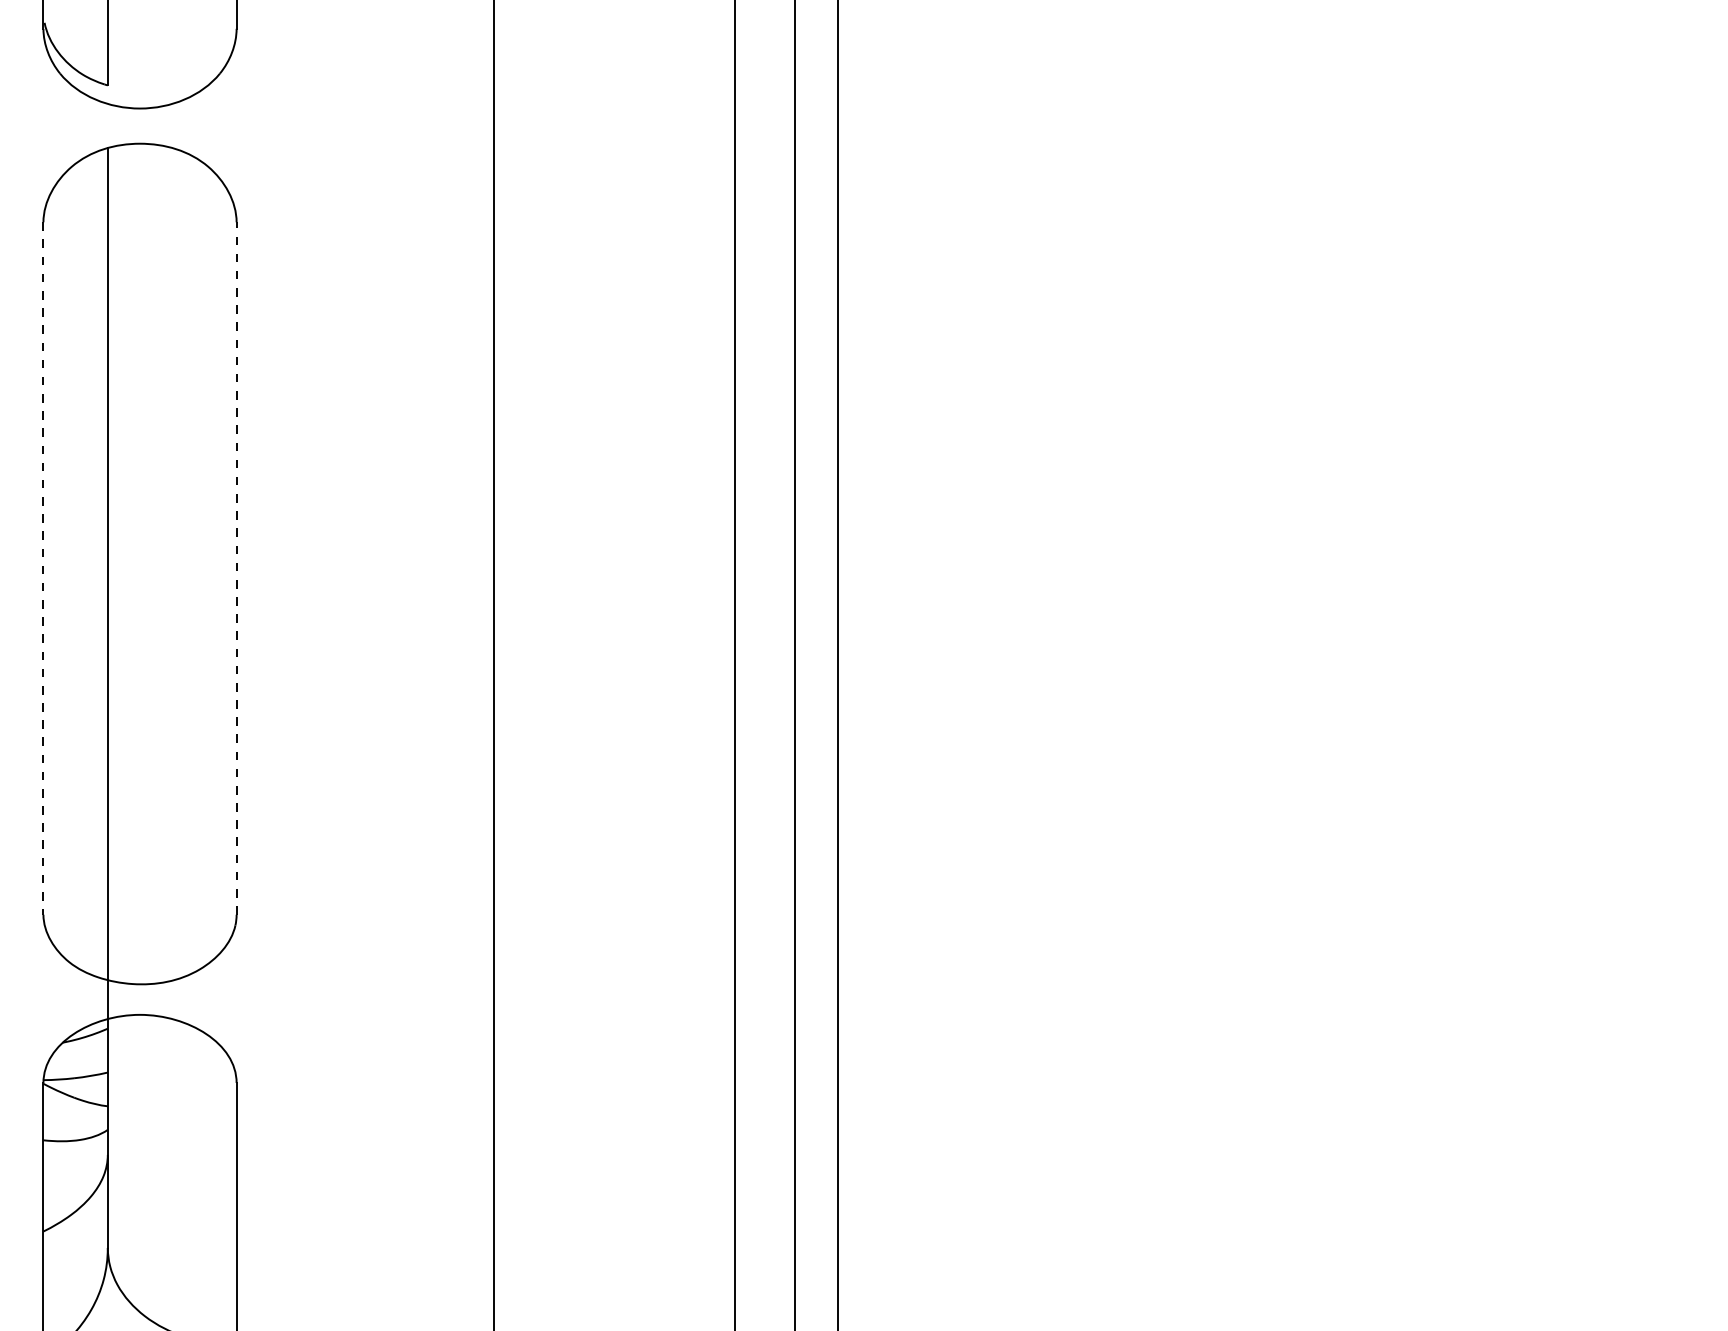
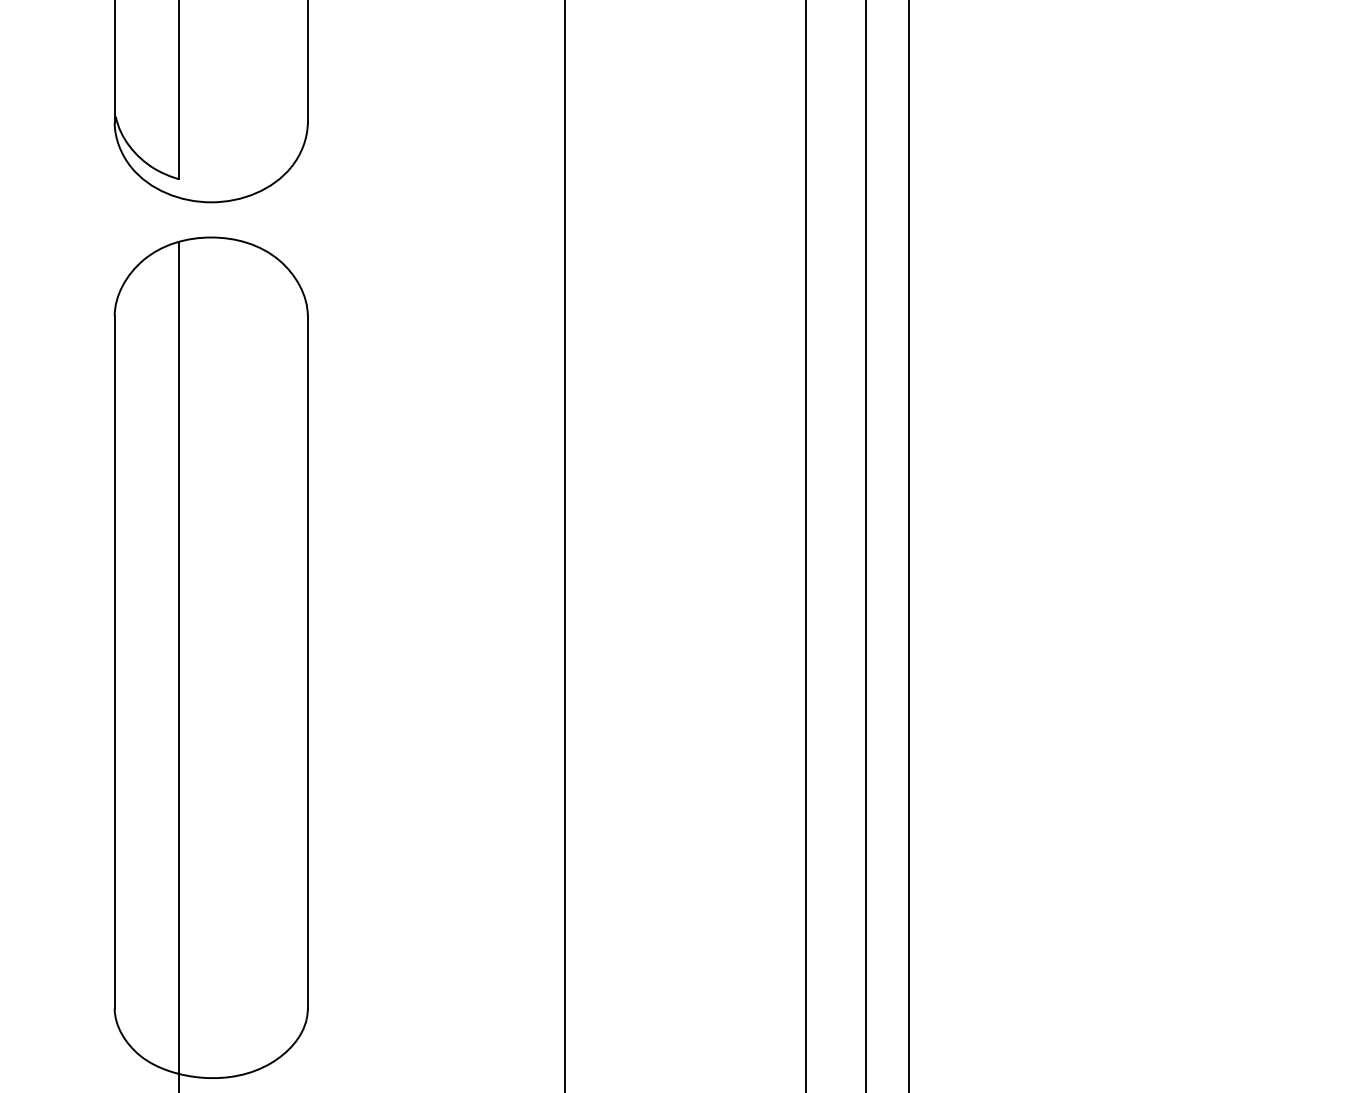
line: (236, 568) -> (307, 662), dashed -> solid
line: (43, 569) -> (114, 663), dashed -> solid

